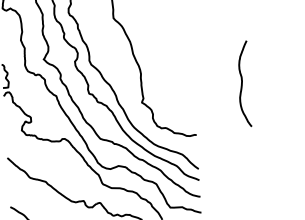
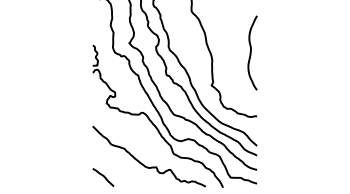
curve: (242, 83) -> (251, 52), moved

